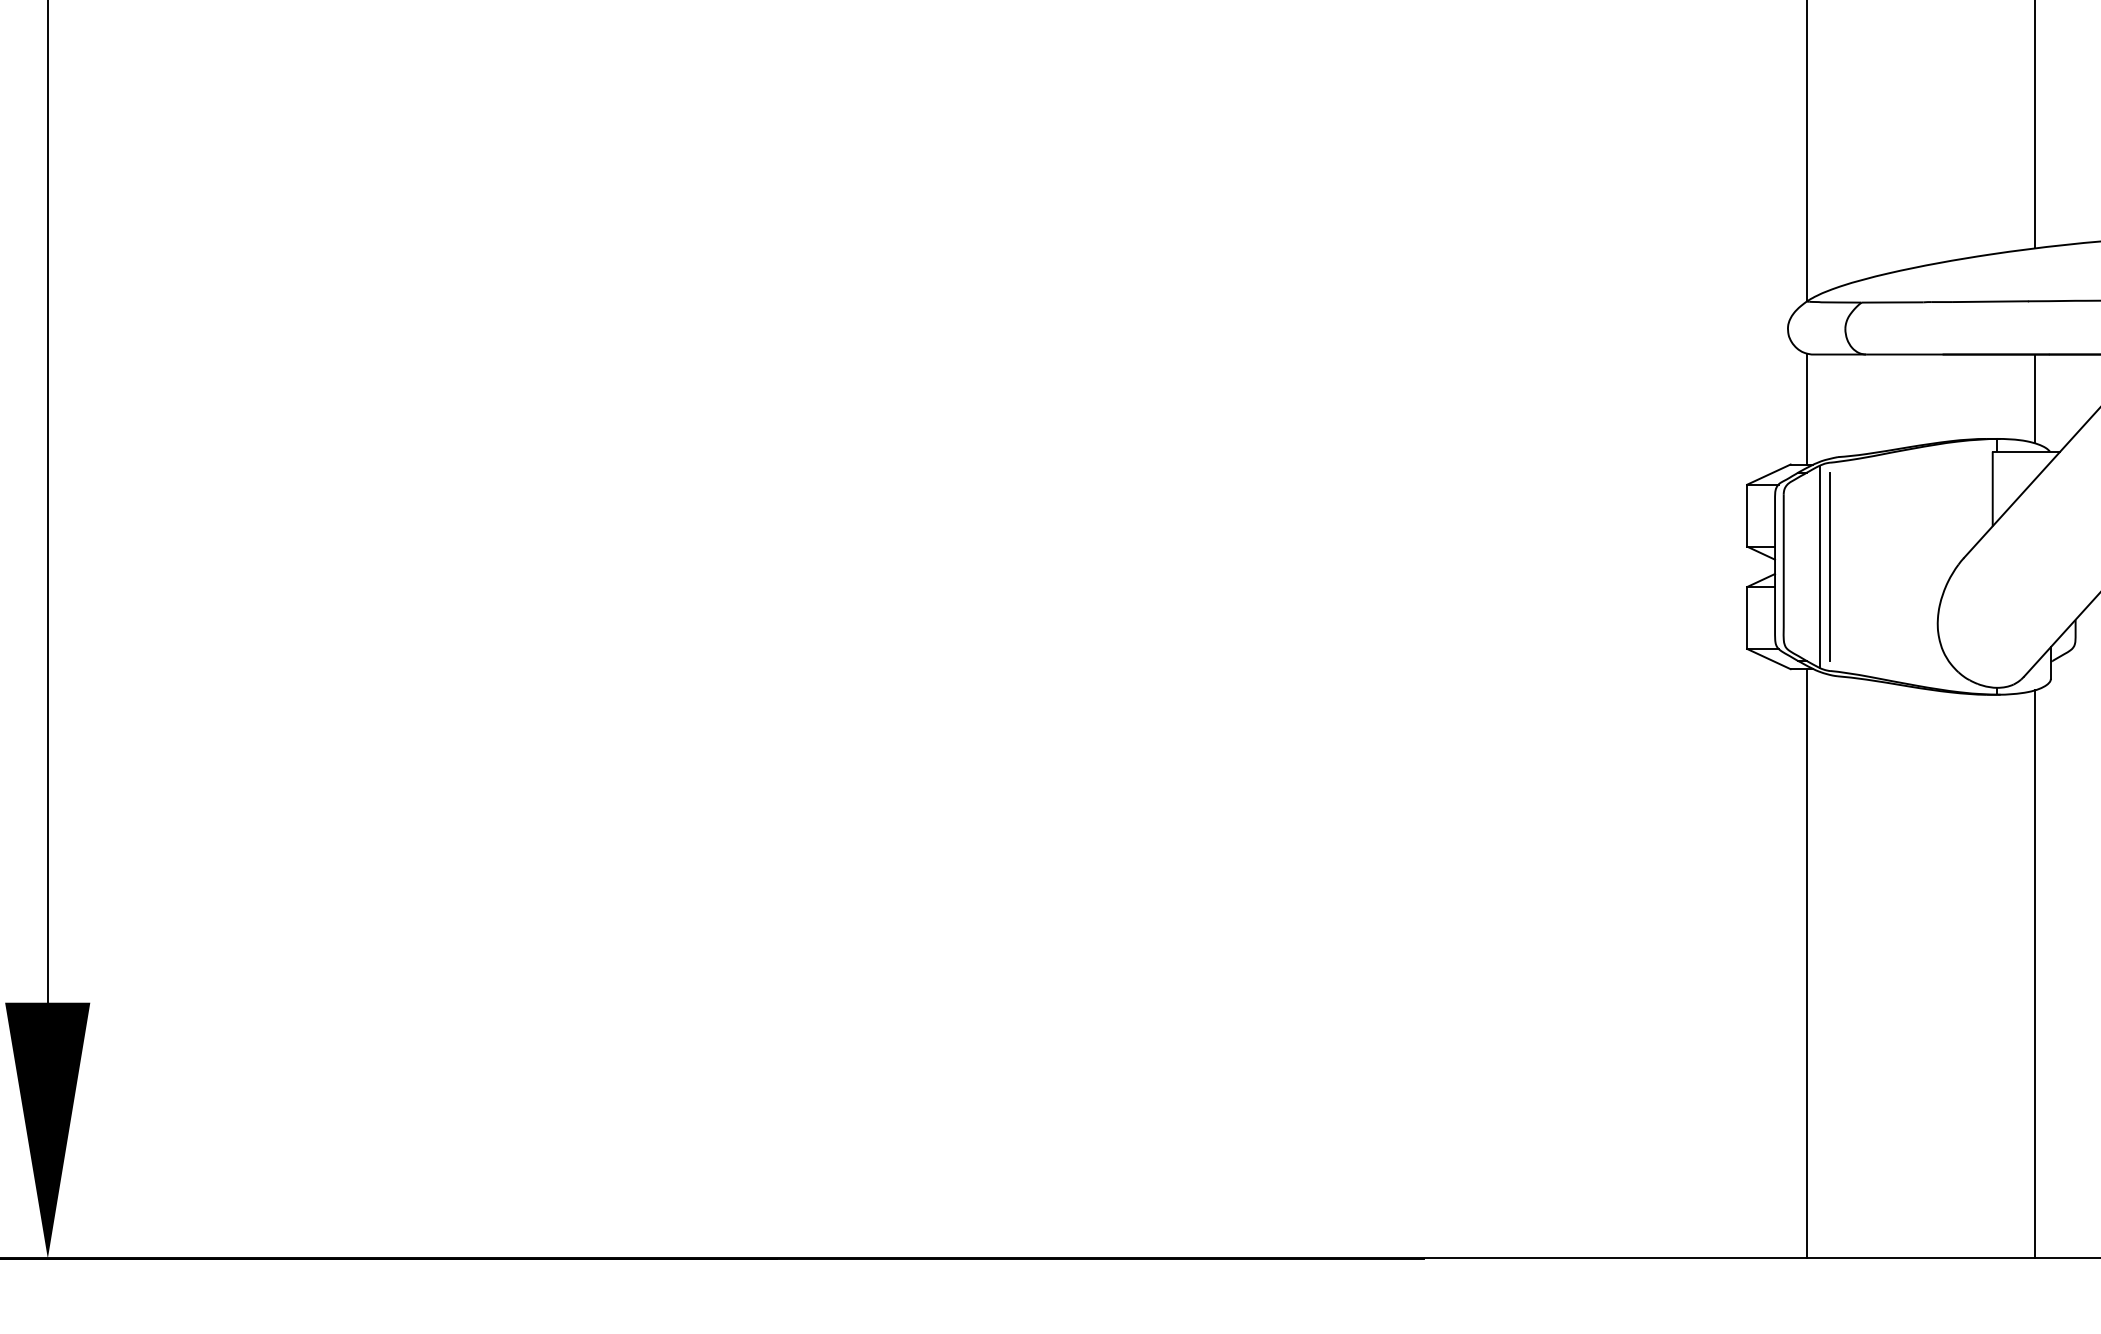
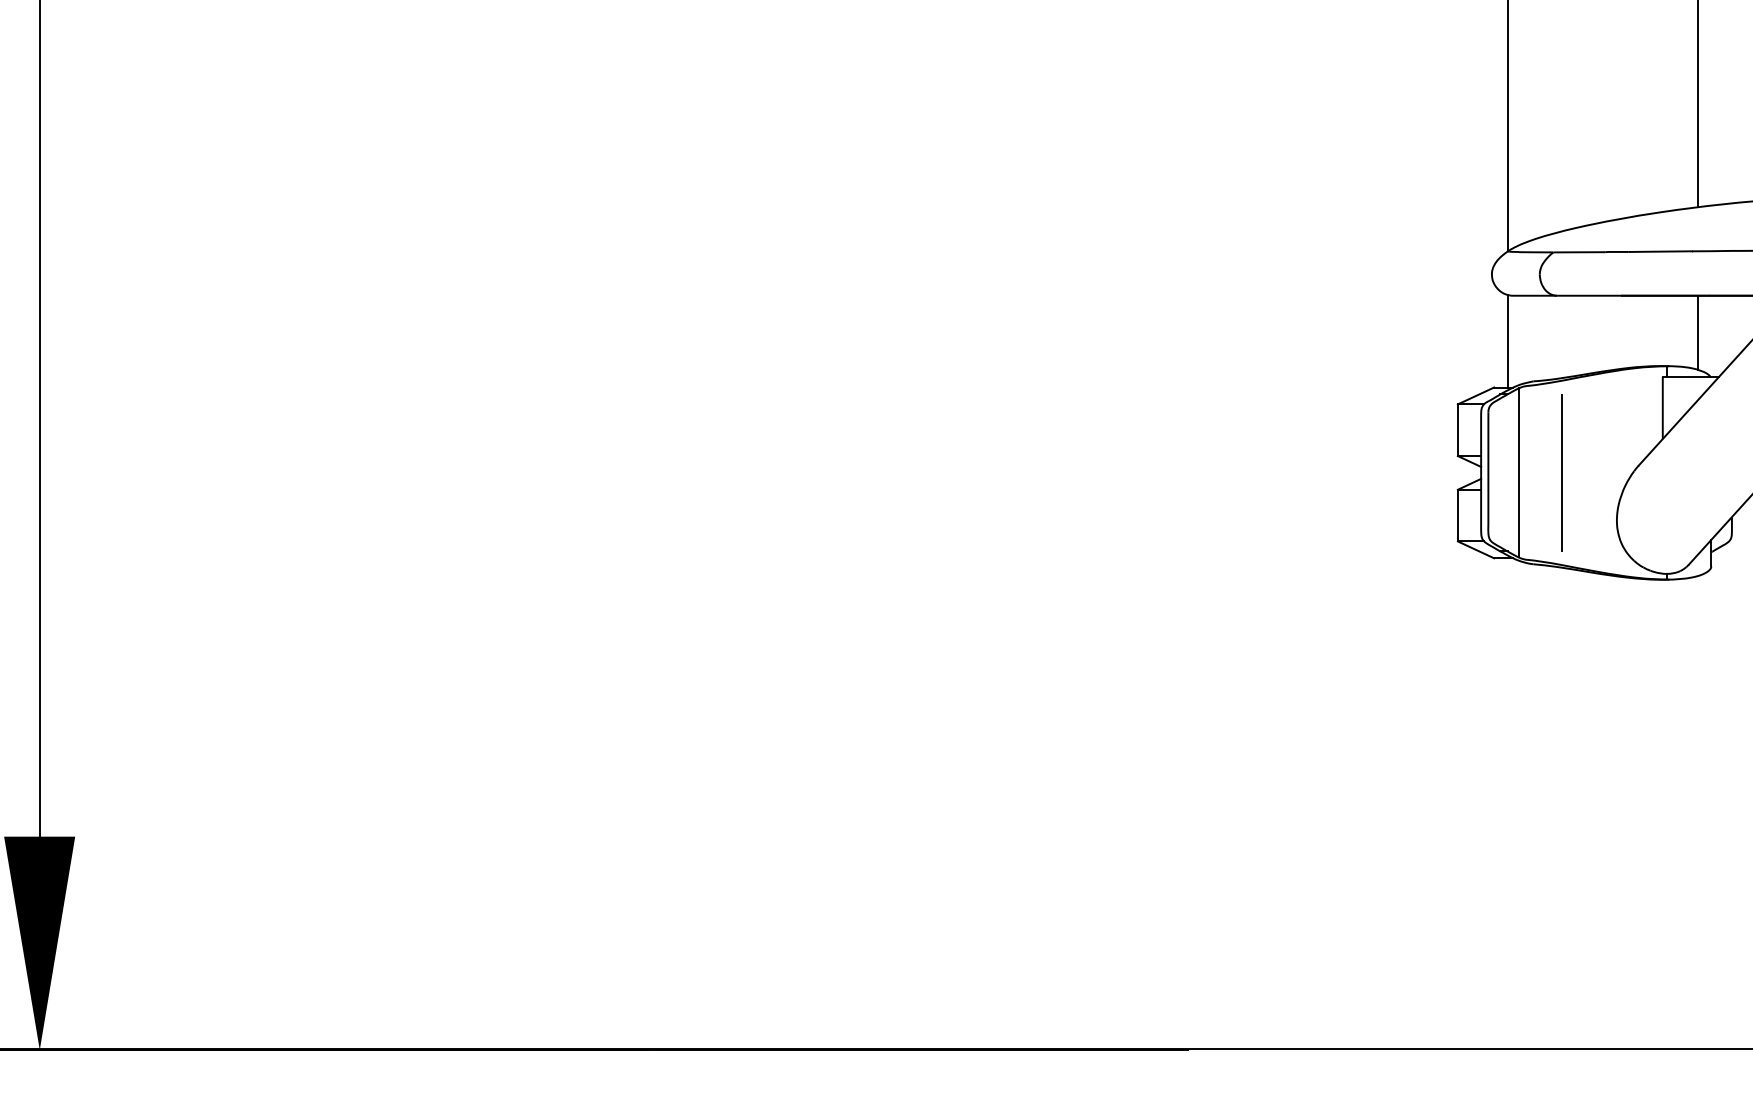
line: (1829, 566) -> (1561, 472), moved
line: (1807, 963) -> (1508, 803), removed
line: (2034, 973) -> (1697, 812), removed

